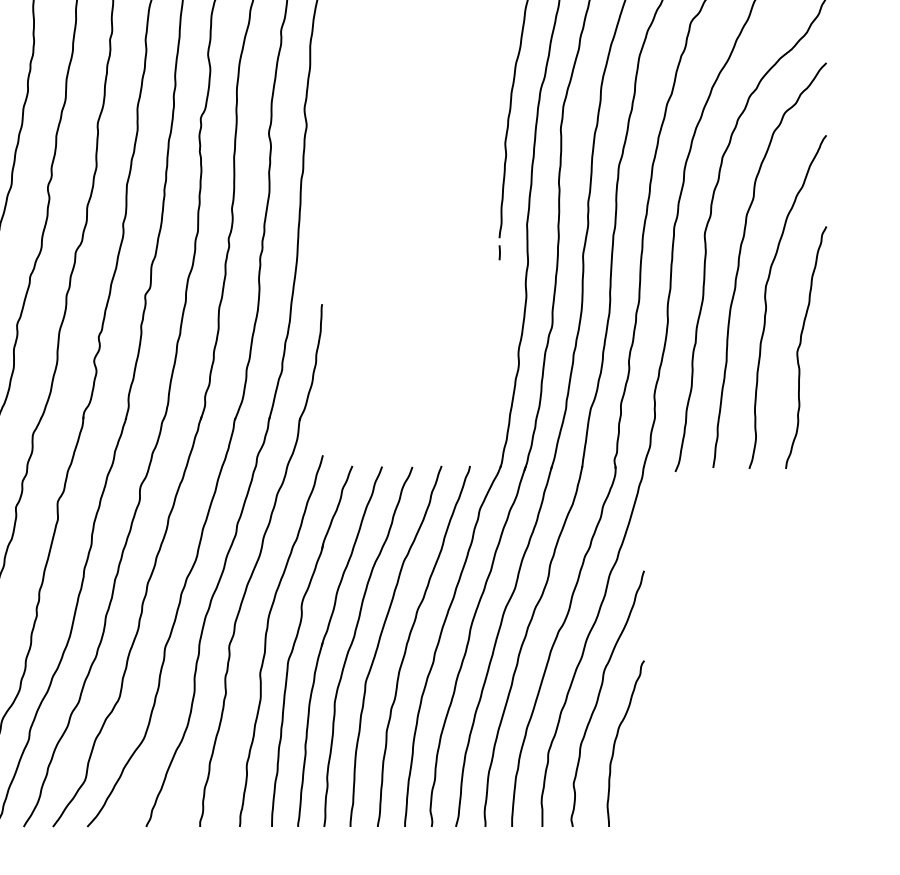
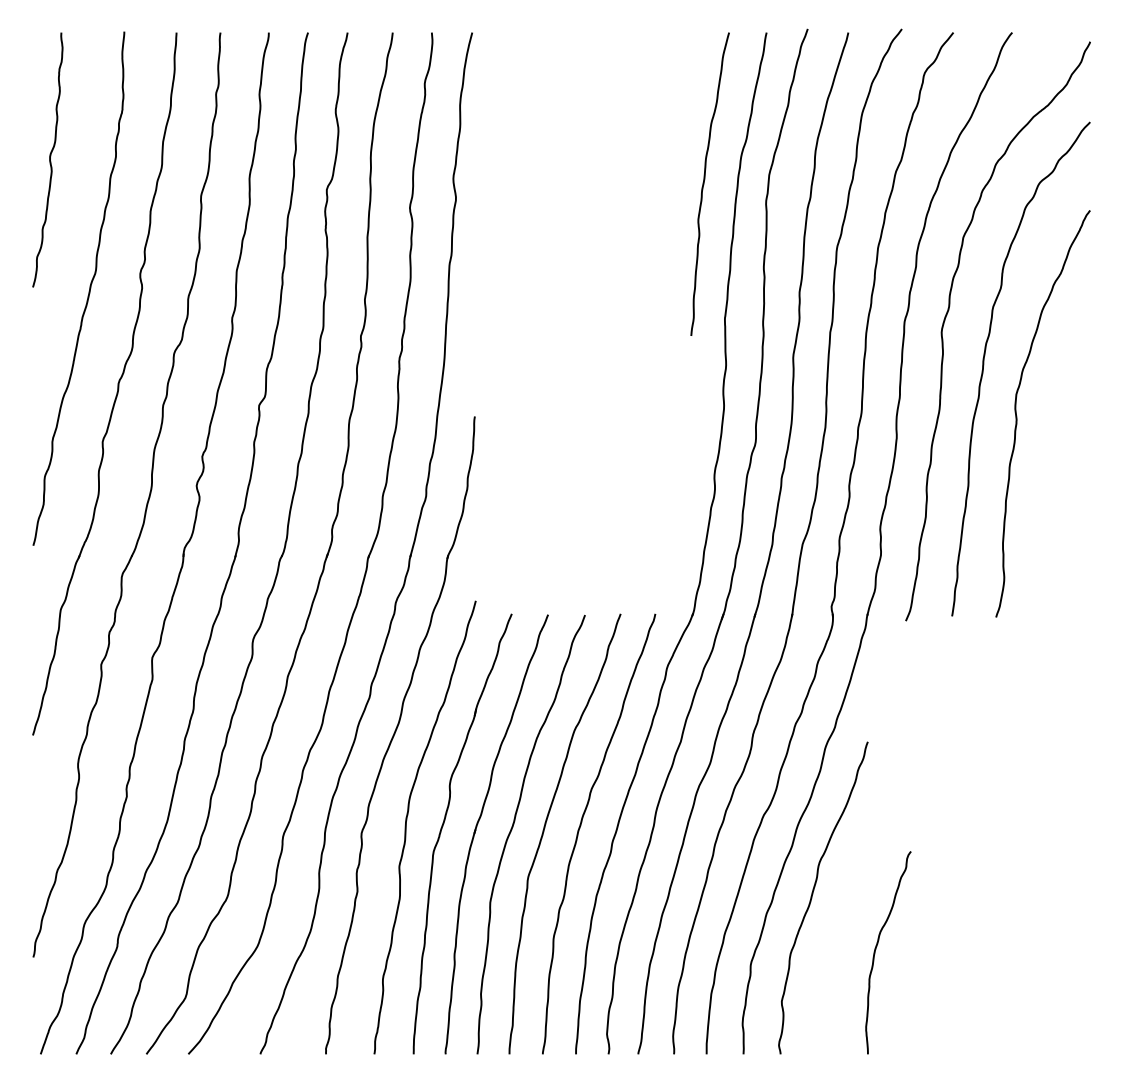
line: (499, 252) -> (691, 353), removed
curve: (800, 345) -> (1058, 467), removed
curve: (616, 741) -> (876, 949), moved

